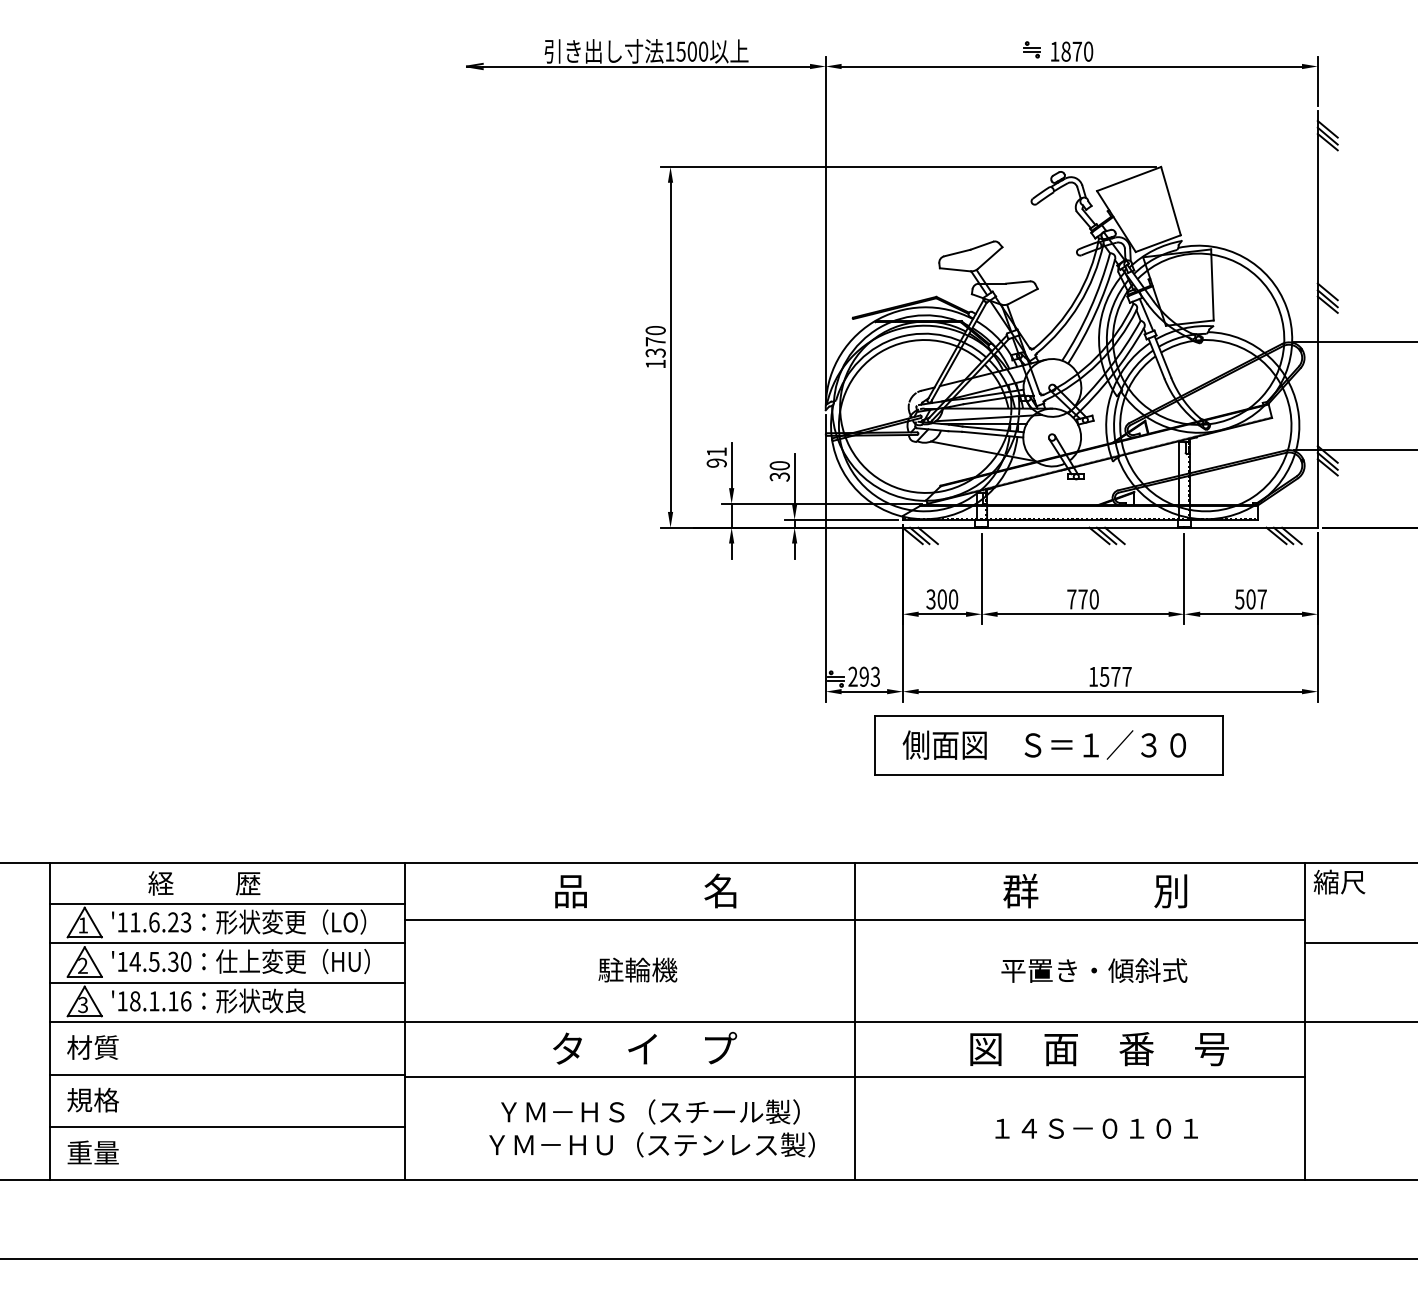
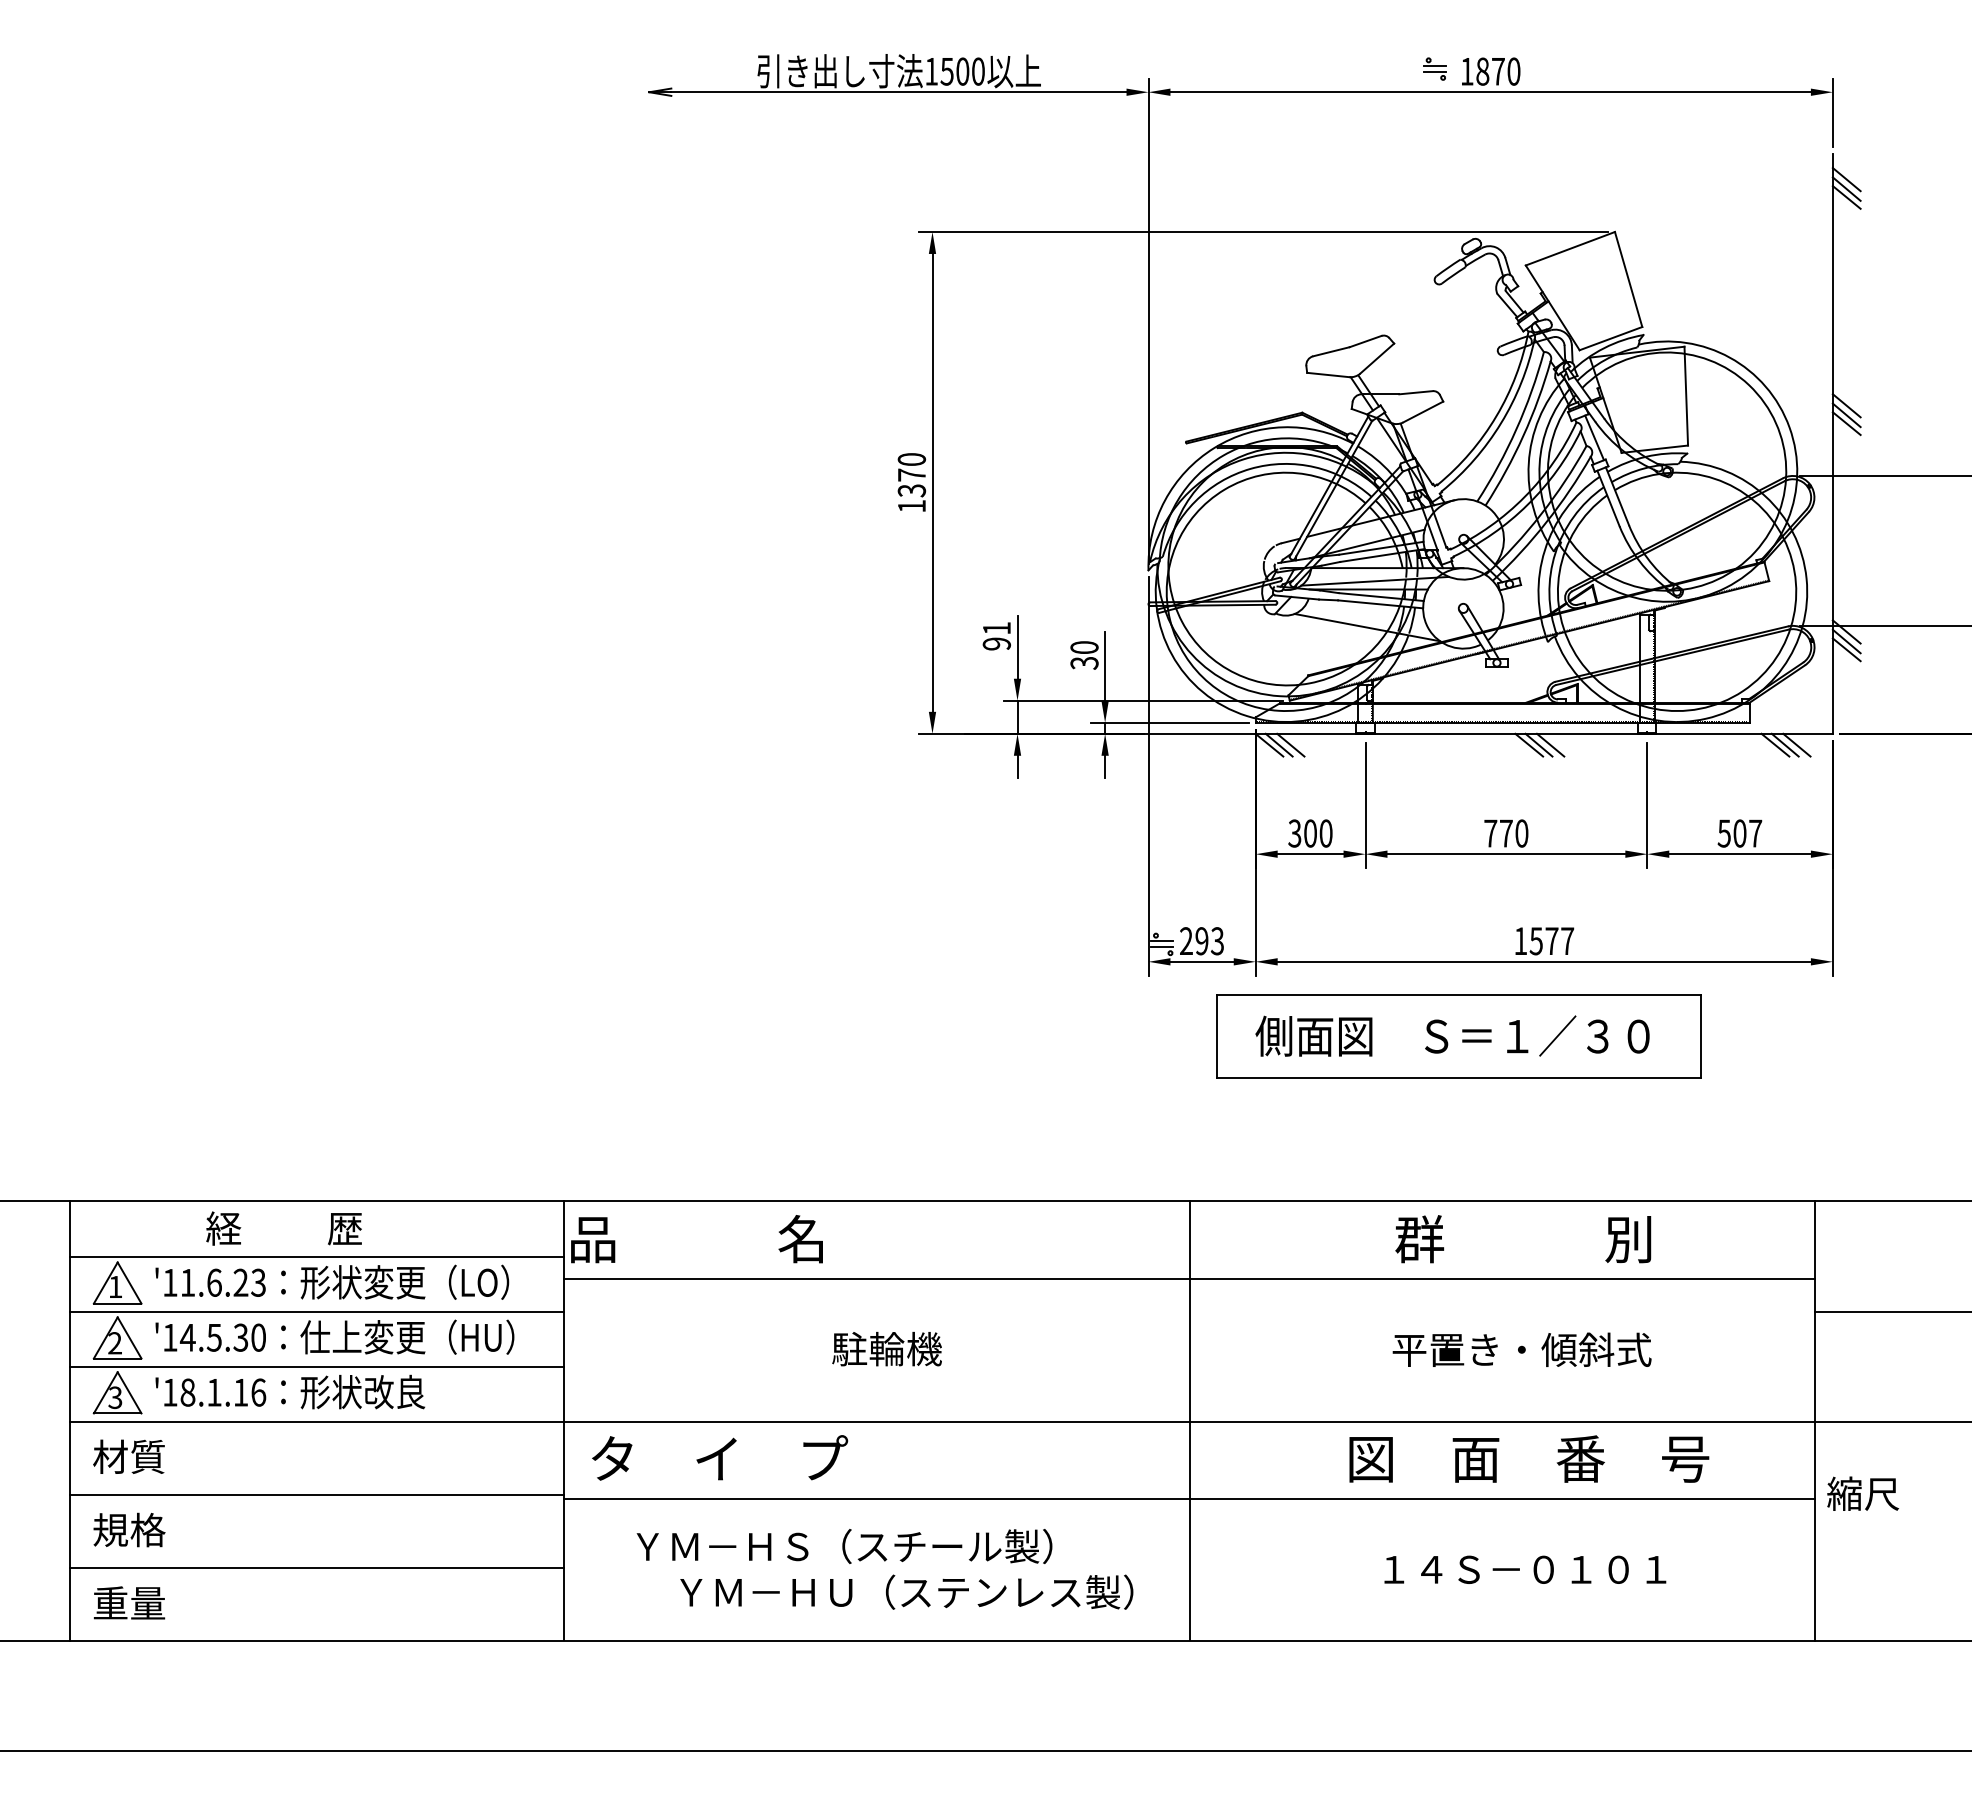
text: (1339, 881) -> (1863, 1493), moved
text: (645, 891) -> (696, 1239), moved
text: (645, 1047) -> (720, 1457), moved
text: (650, 1111) -> (844, 1546), moved

